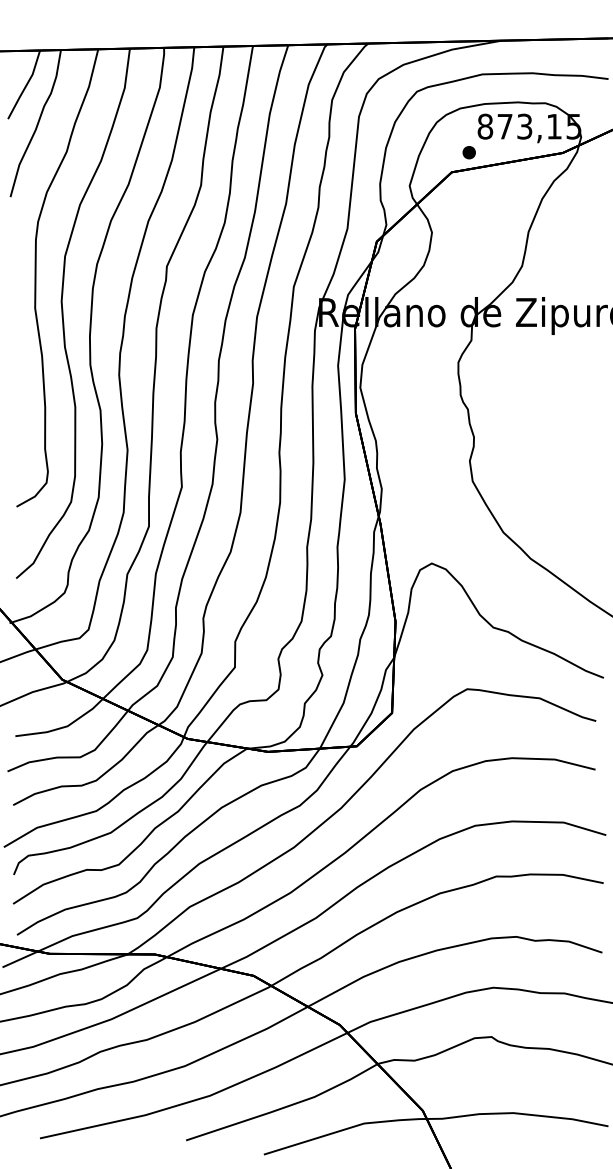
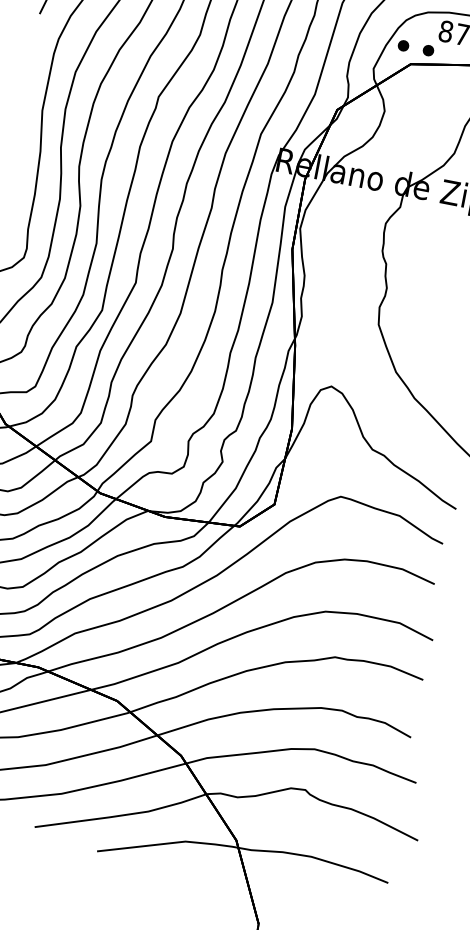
part: (438, 152) -> (402, 45), added

